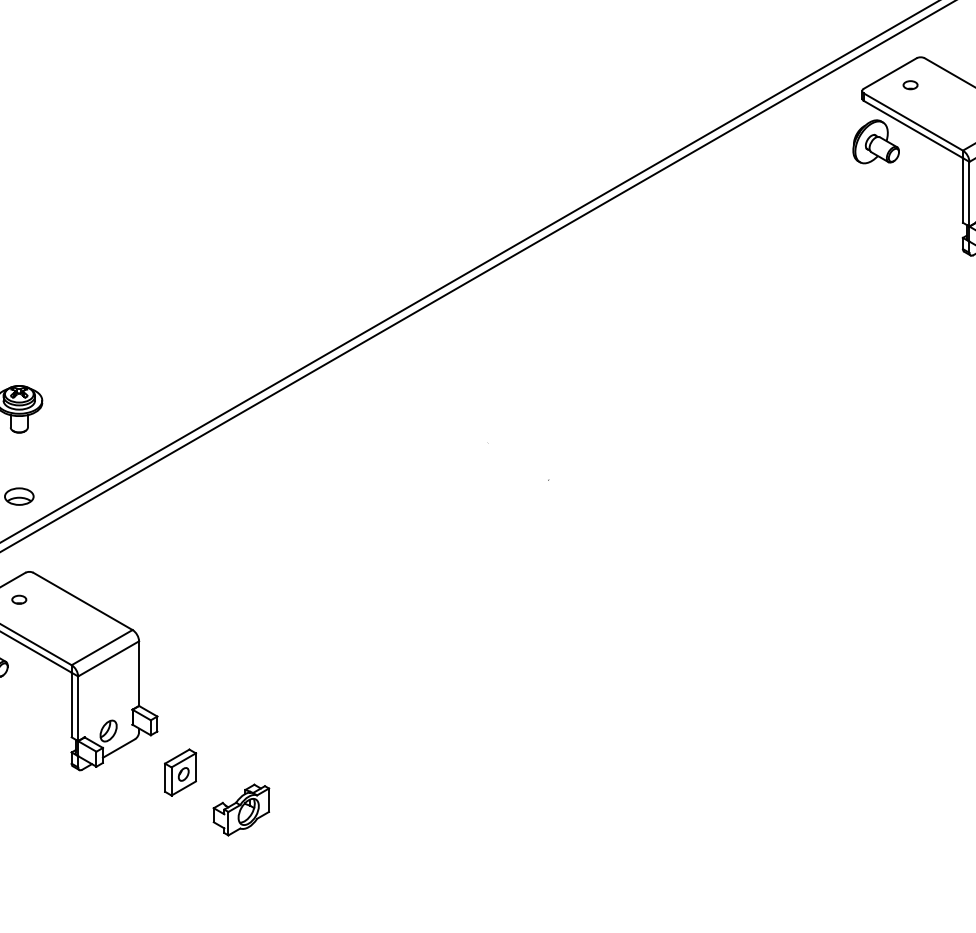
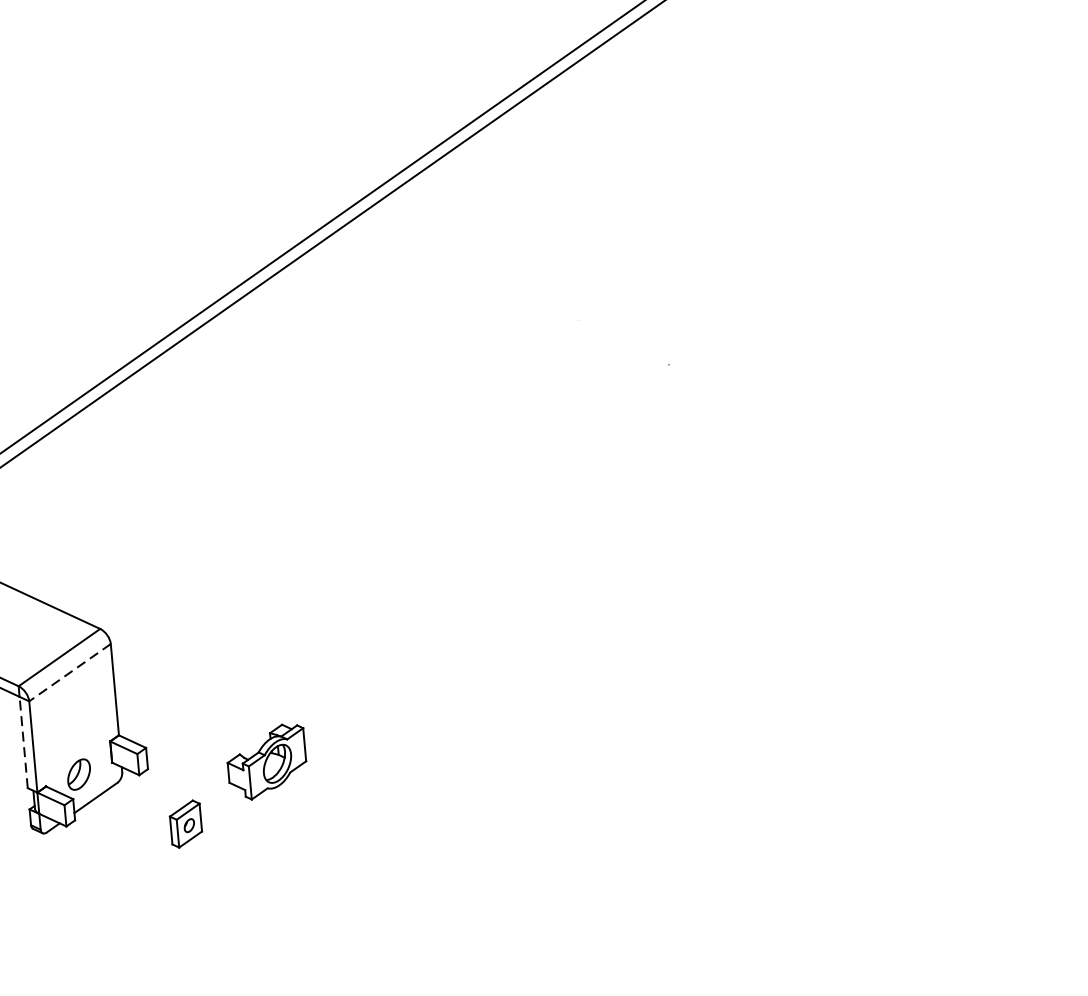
line: (108, 659) -> (69, 673), solid -> dashed
line: (71, 704) -> (23, 741), solid -> dashed
part: (180, 772) -> (185, 824), size x0.7
part: (241, 809) -> (266, 761), moved

